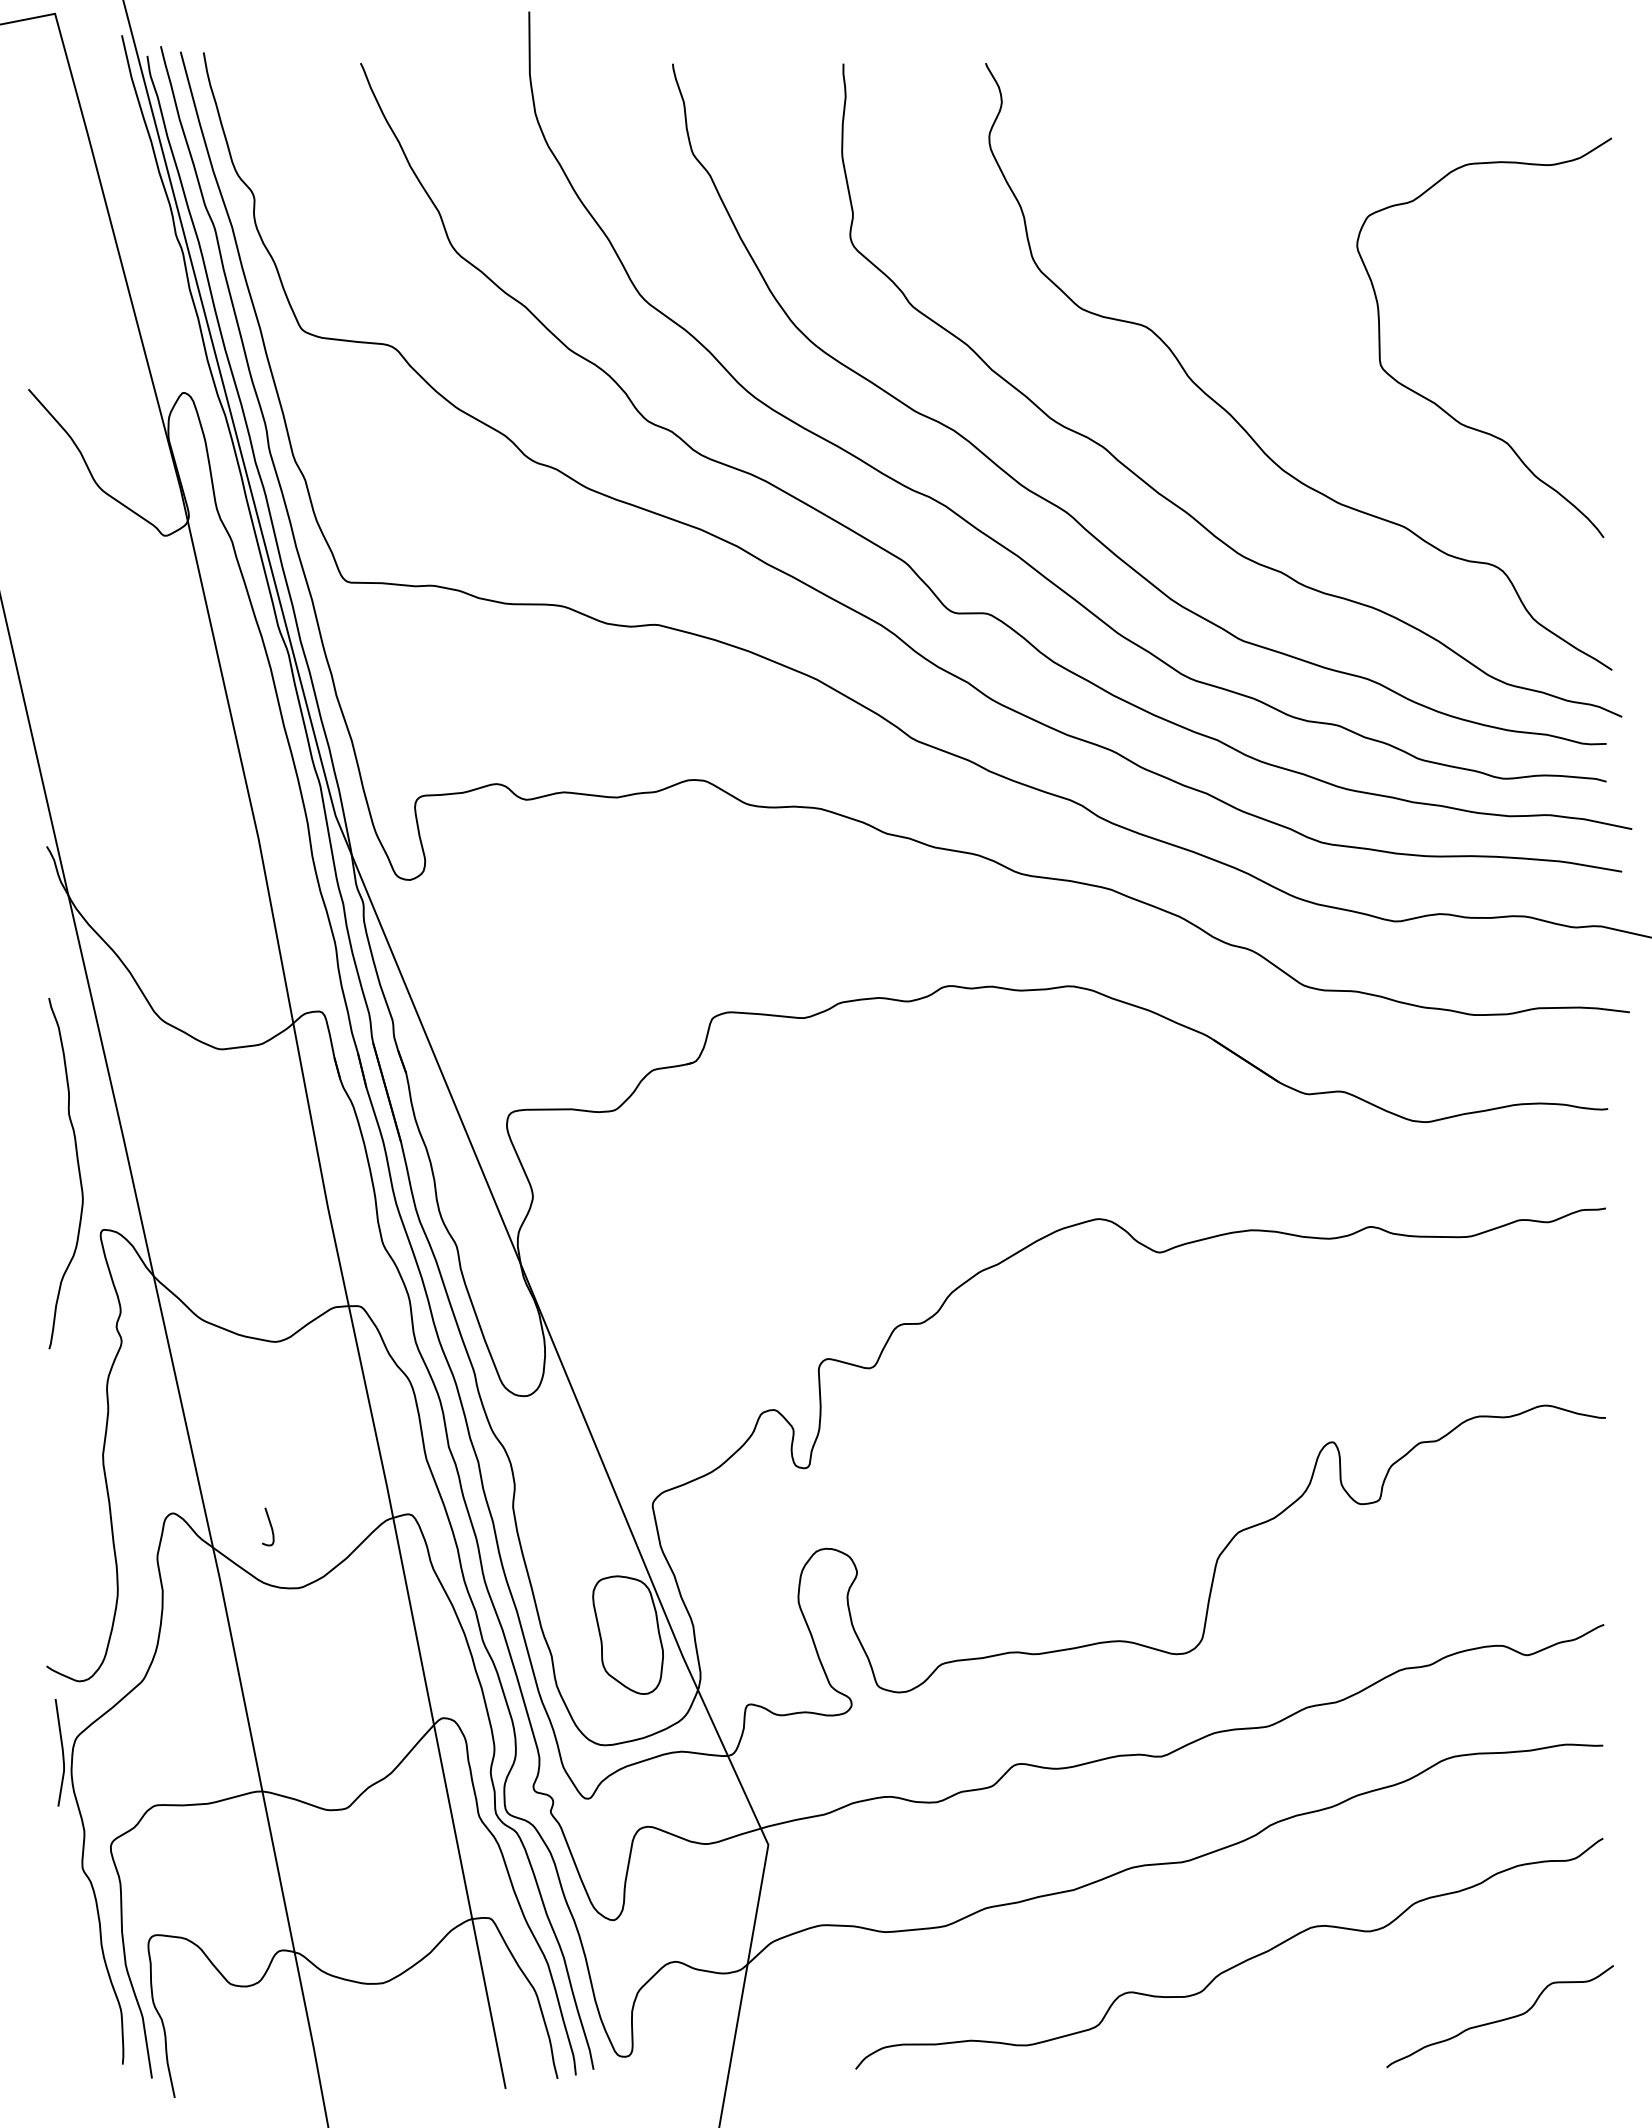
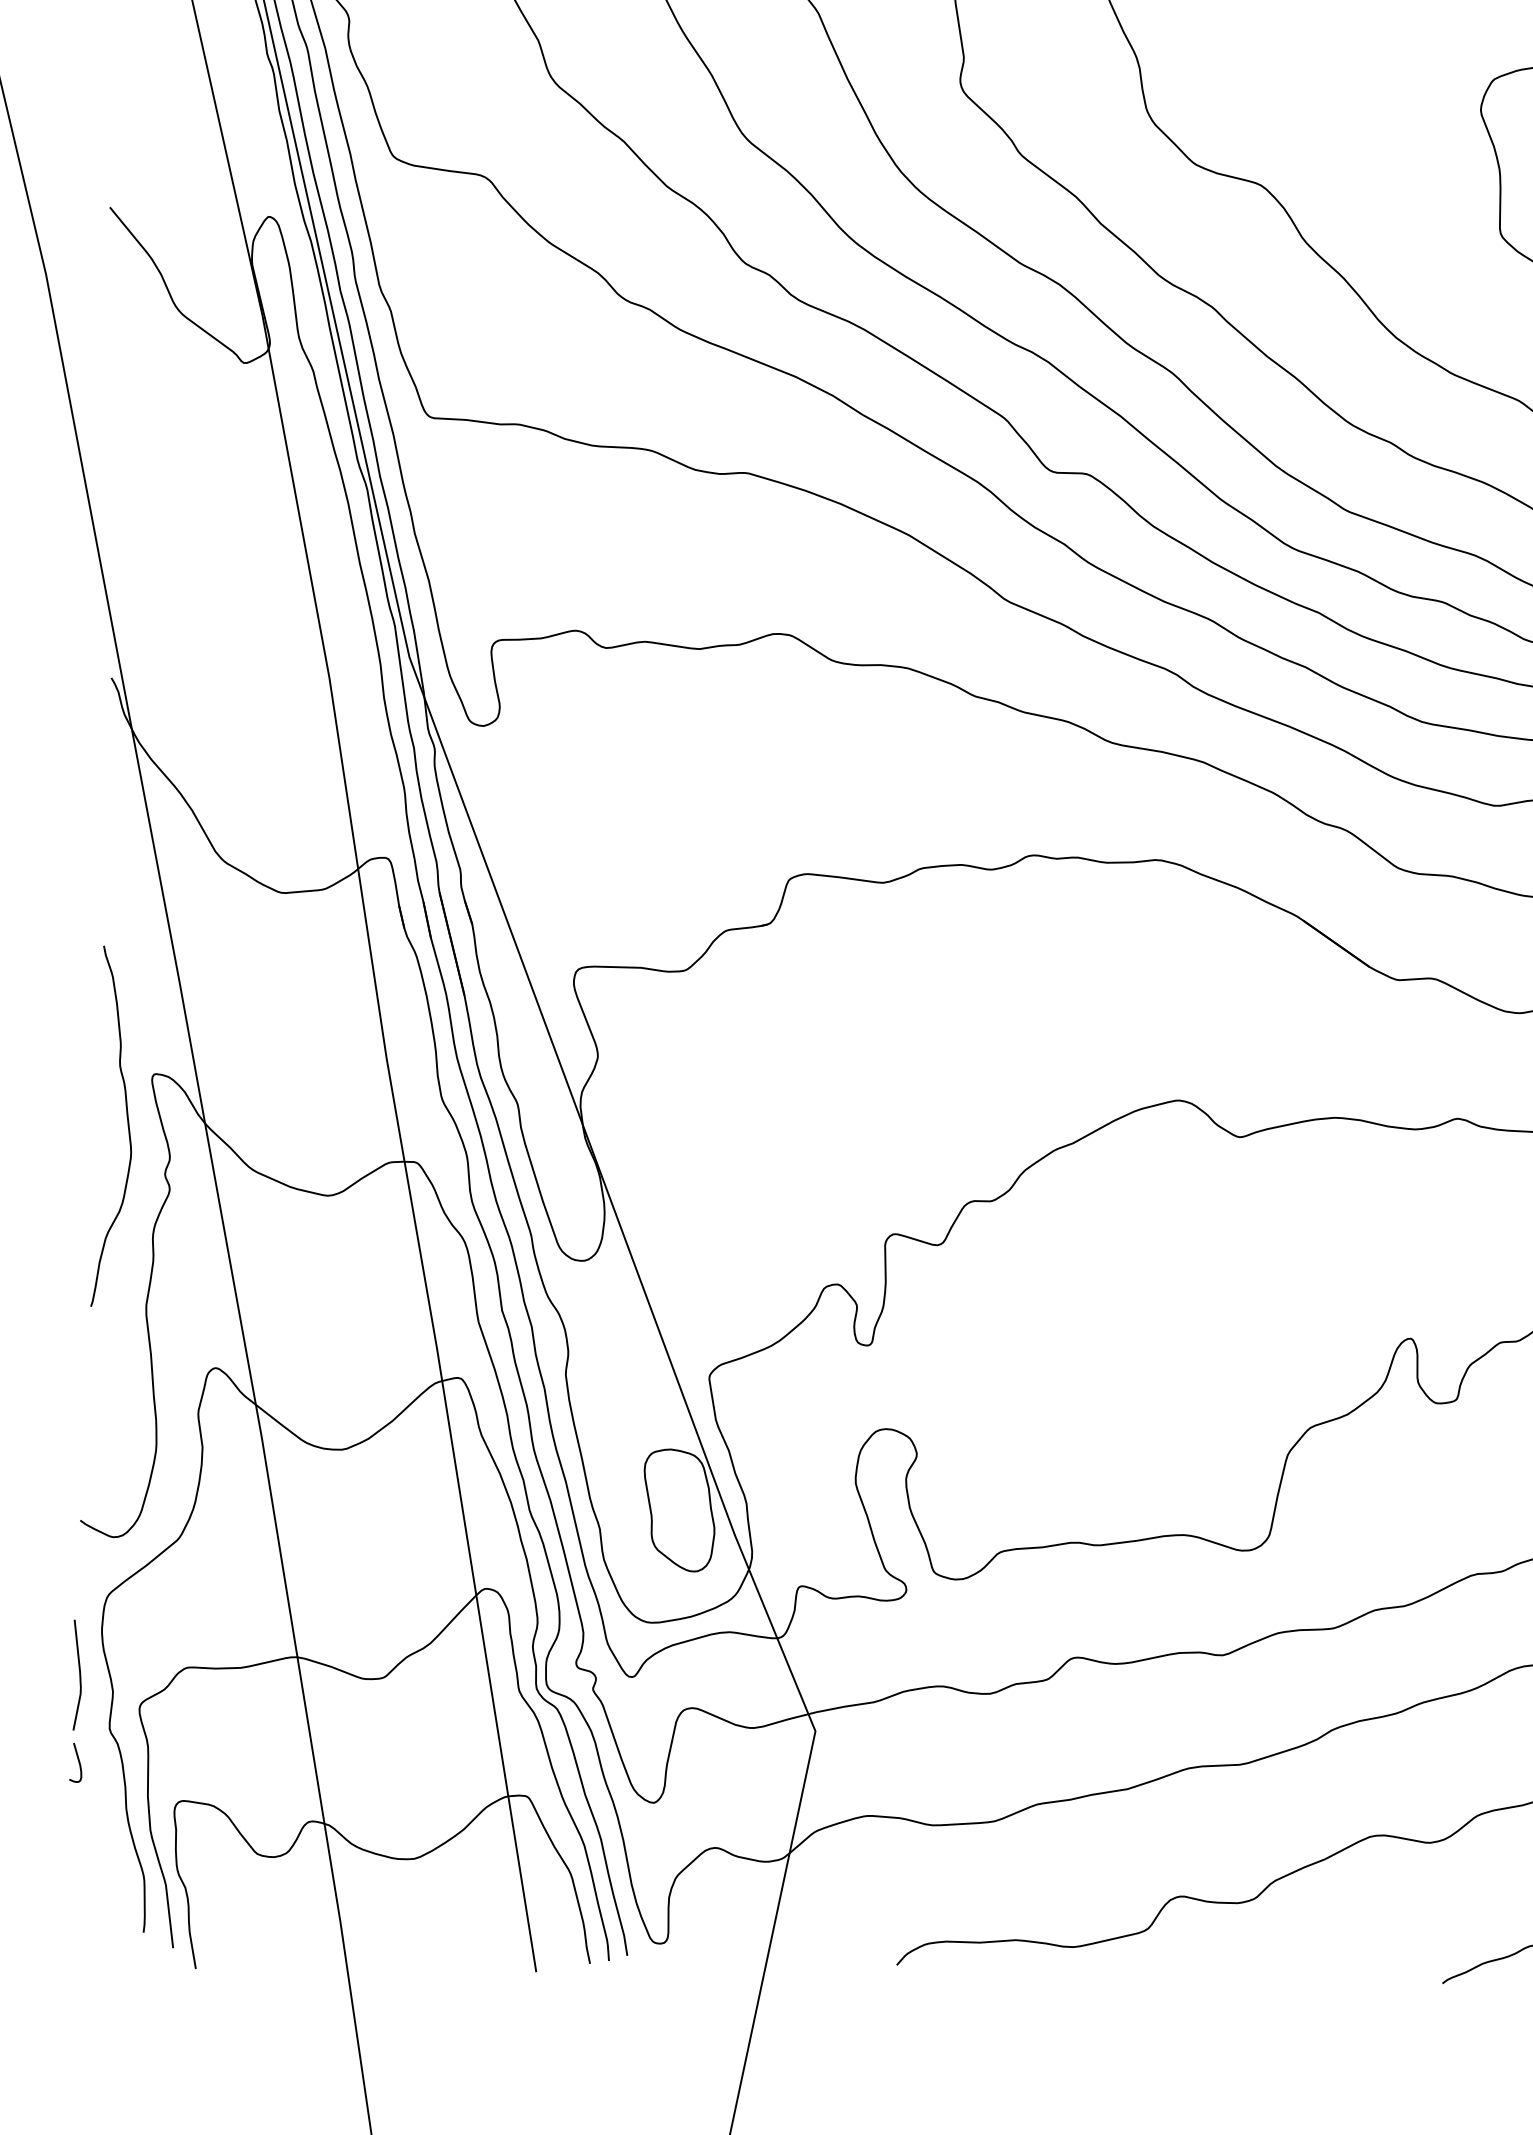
curve: (78, 1173) -> (127, 1127), moved
curve: (270, 1526) -> (78, 1762), moved
line: (62, 1752) -> (79, 1675), moved

